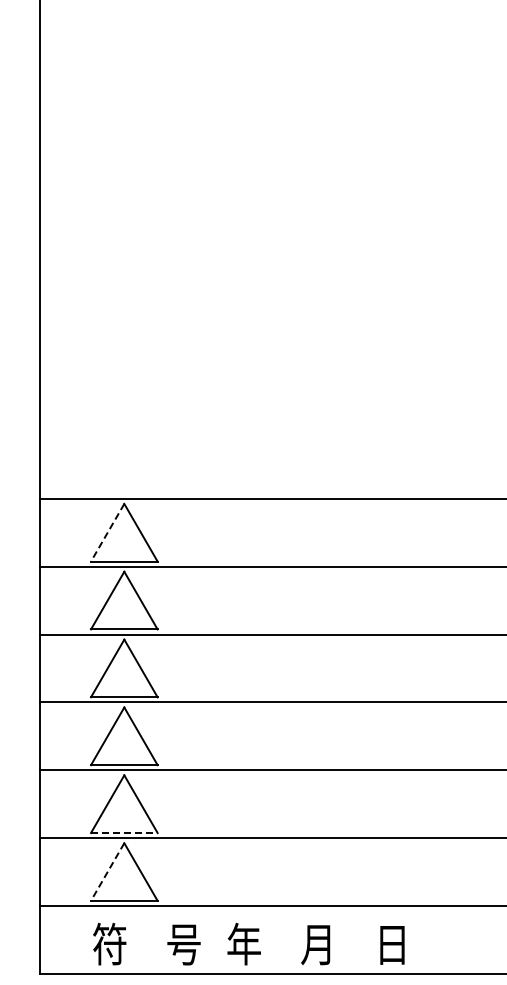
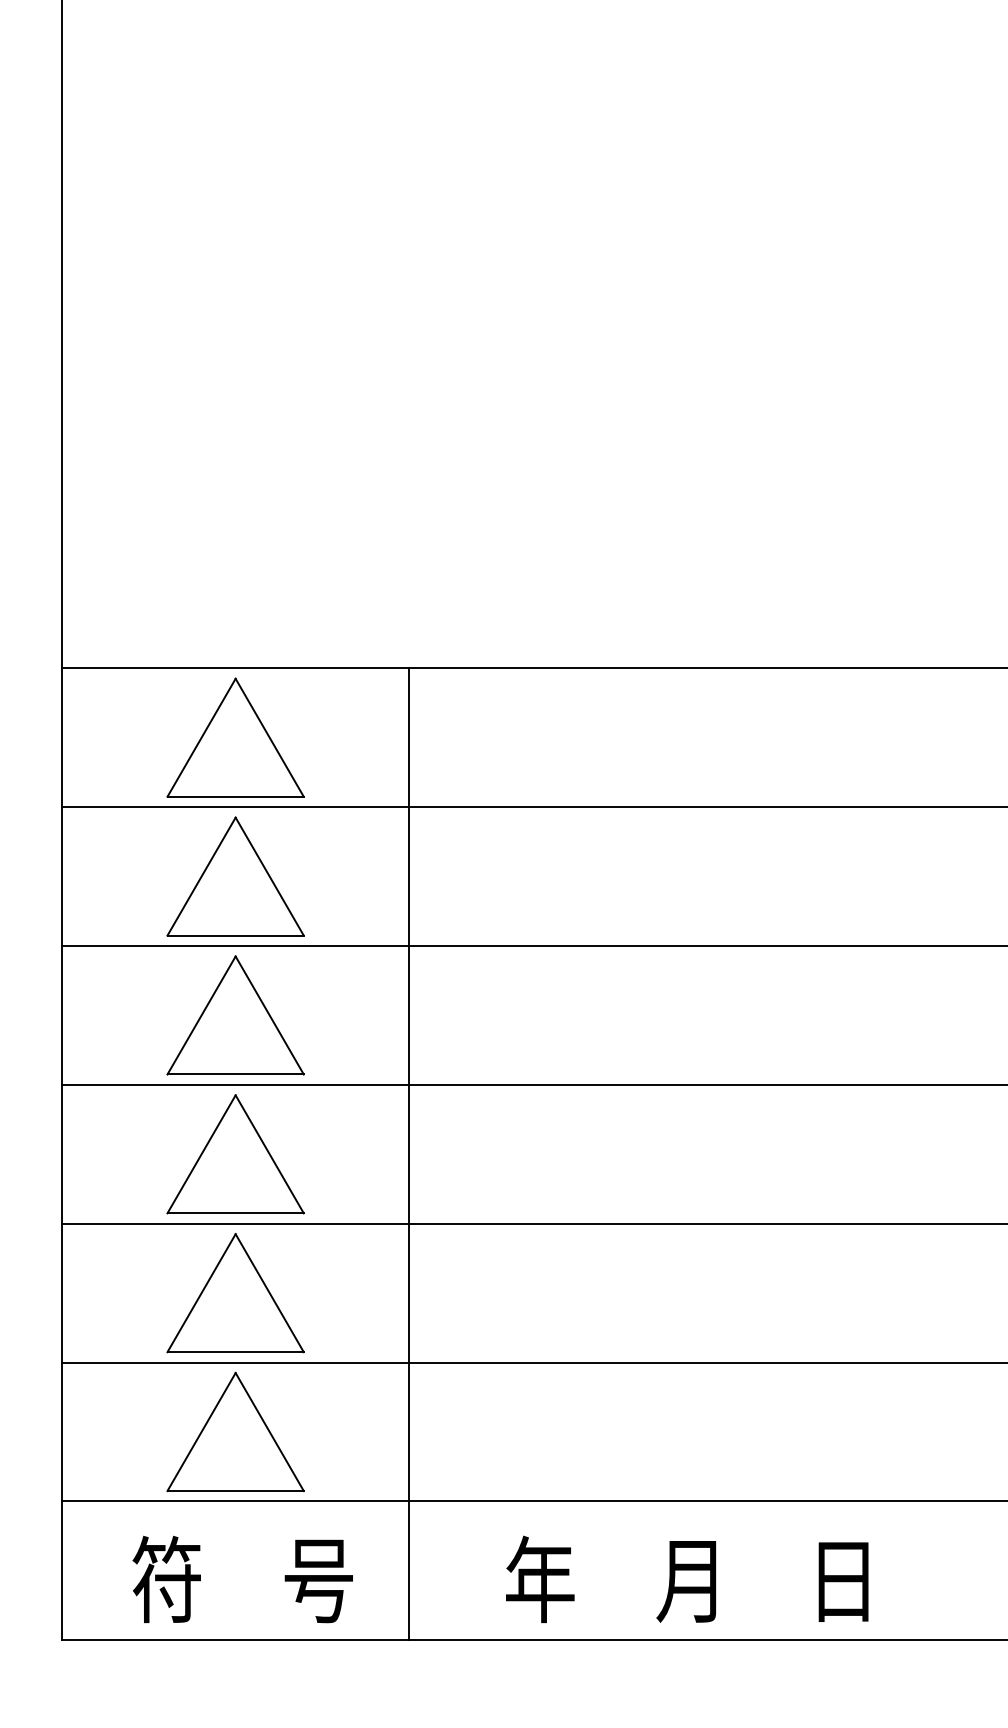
line: (107, 533) -> (201, 739), dashed -> solid
line: (209, 735) -> (409, 1152), added
line: (124, 833) -> (235, 1353), dashed -> solid
line: (107, 872) -> (201, 1432), dashed -> solid
text: (146, 943) -> (242, 1578), moved
text: (315, 943) -> (686, 1578), moved

